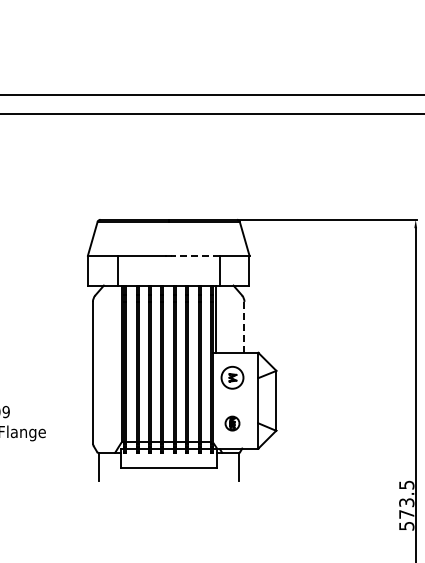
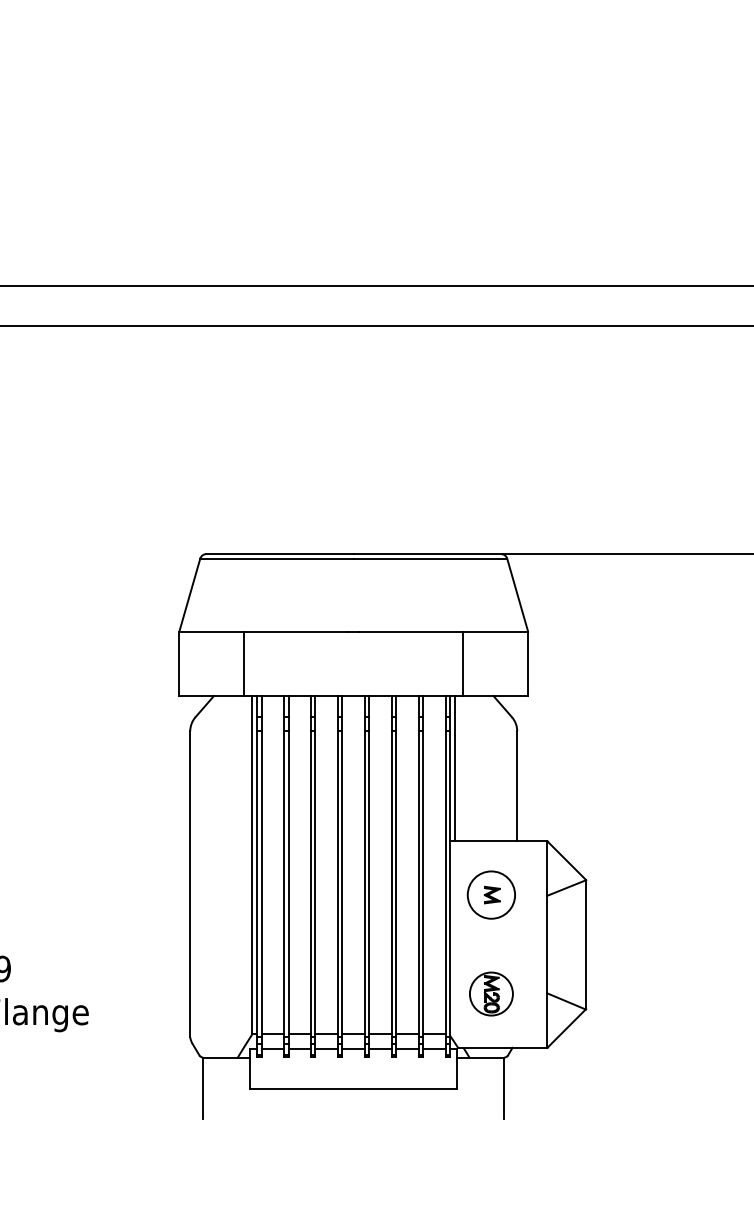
line: (194, 255) -> (409, 631), dashed -> solid
line: (244, 327) -> (517, 786), dashed -> solid
part: (232, 423) -> (491, 993), size x1.43

